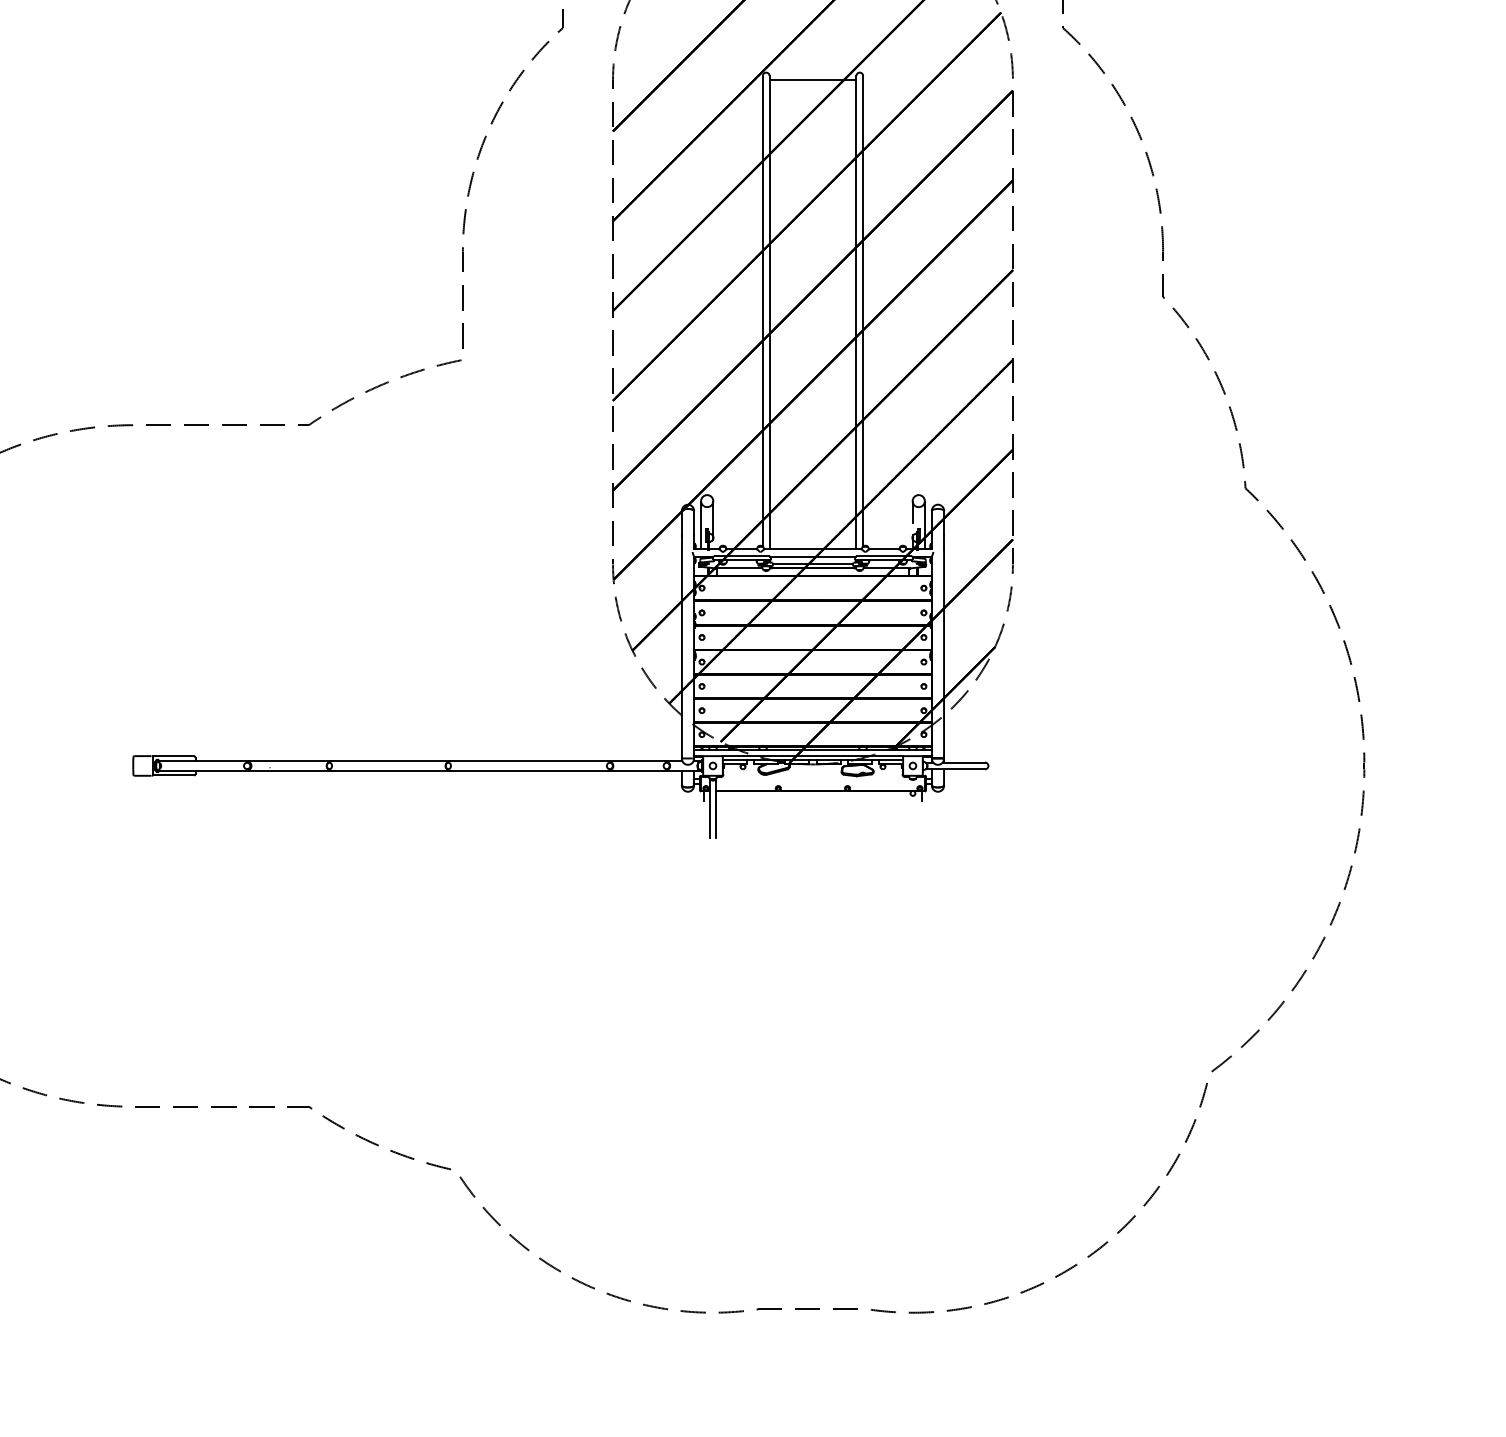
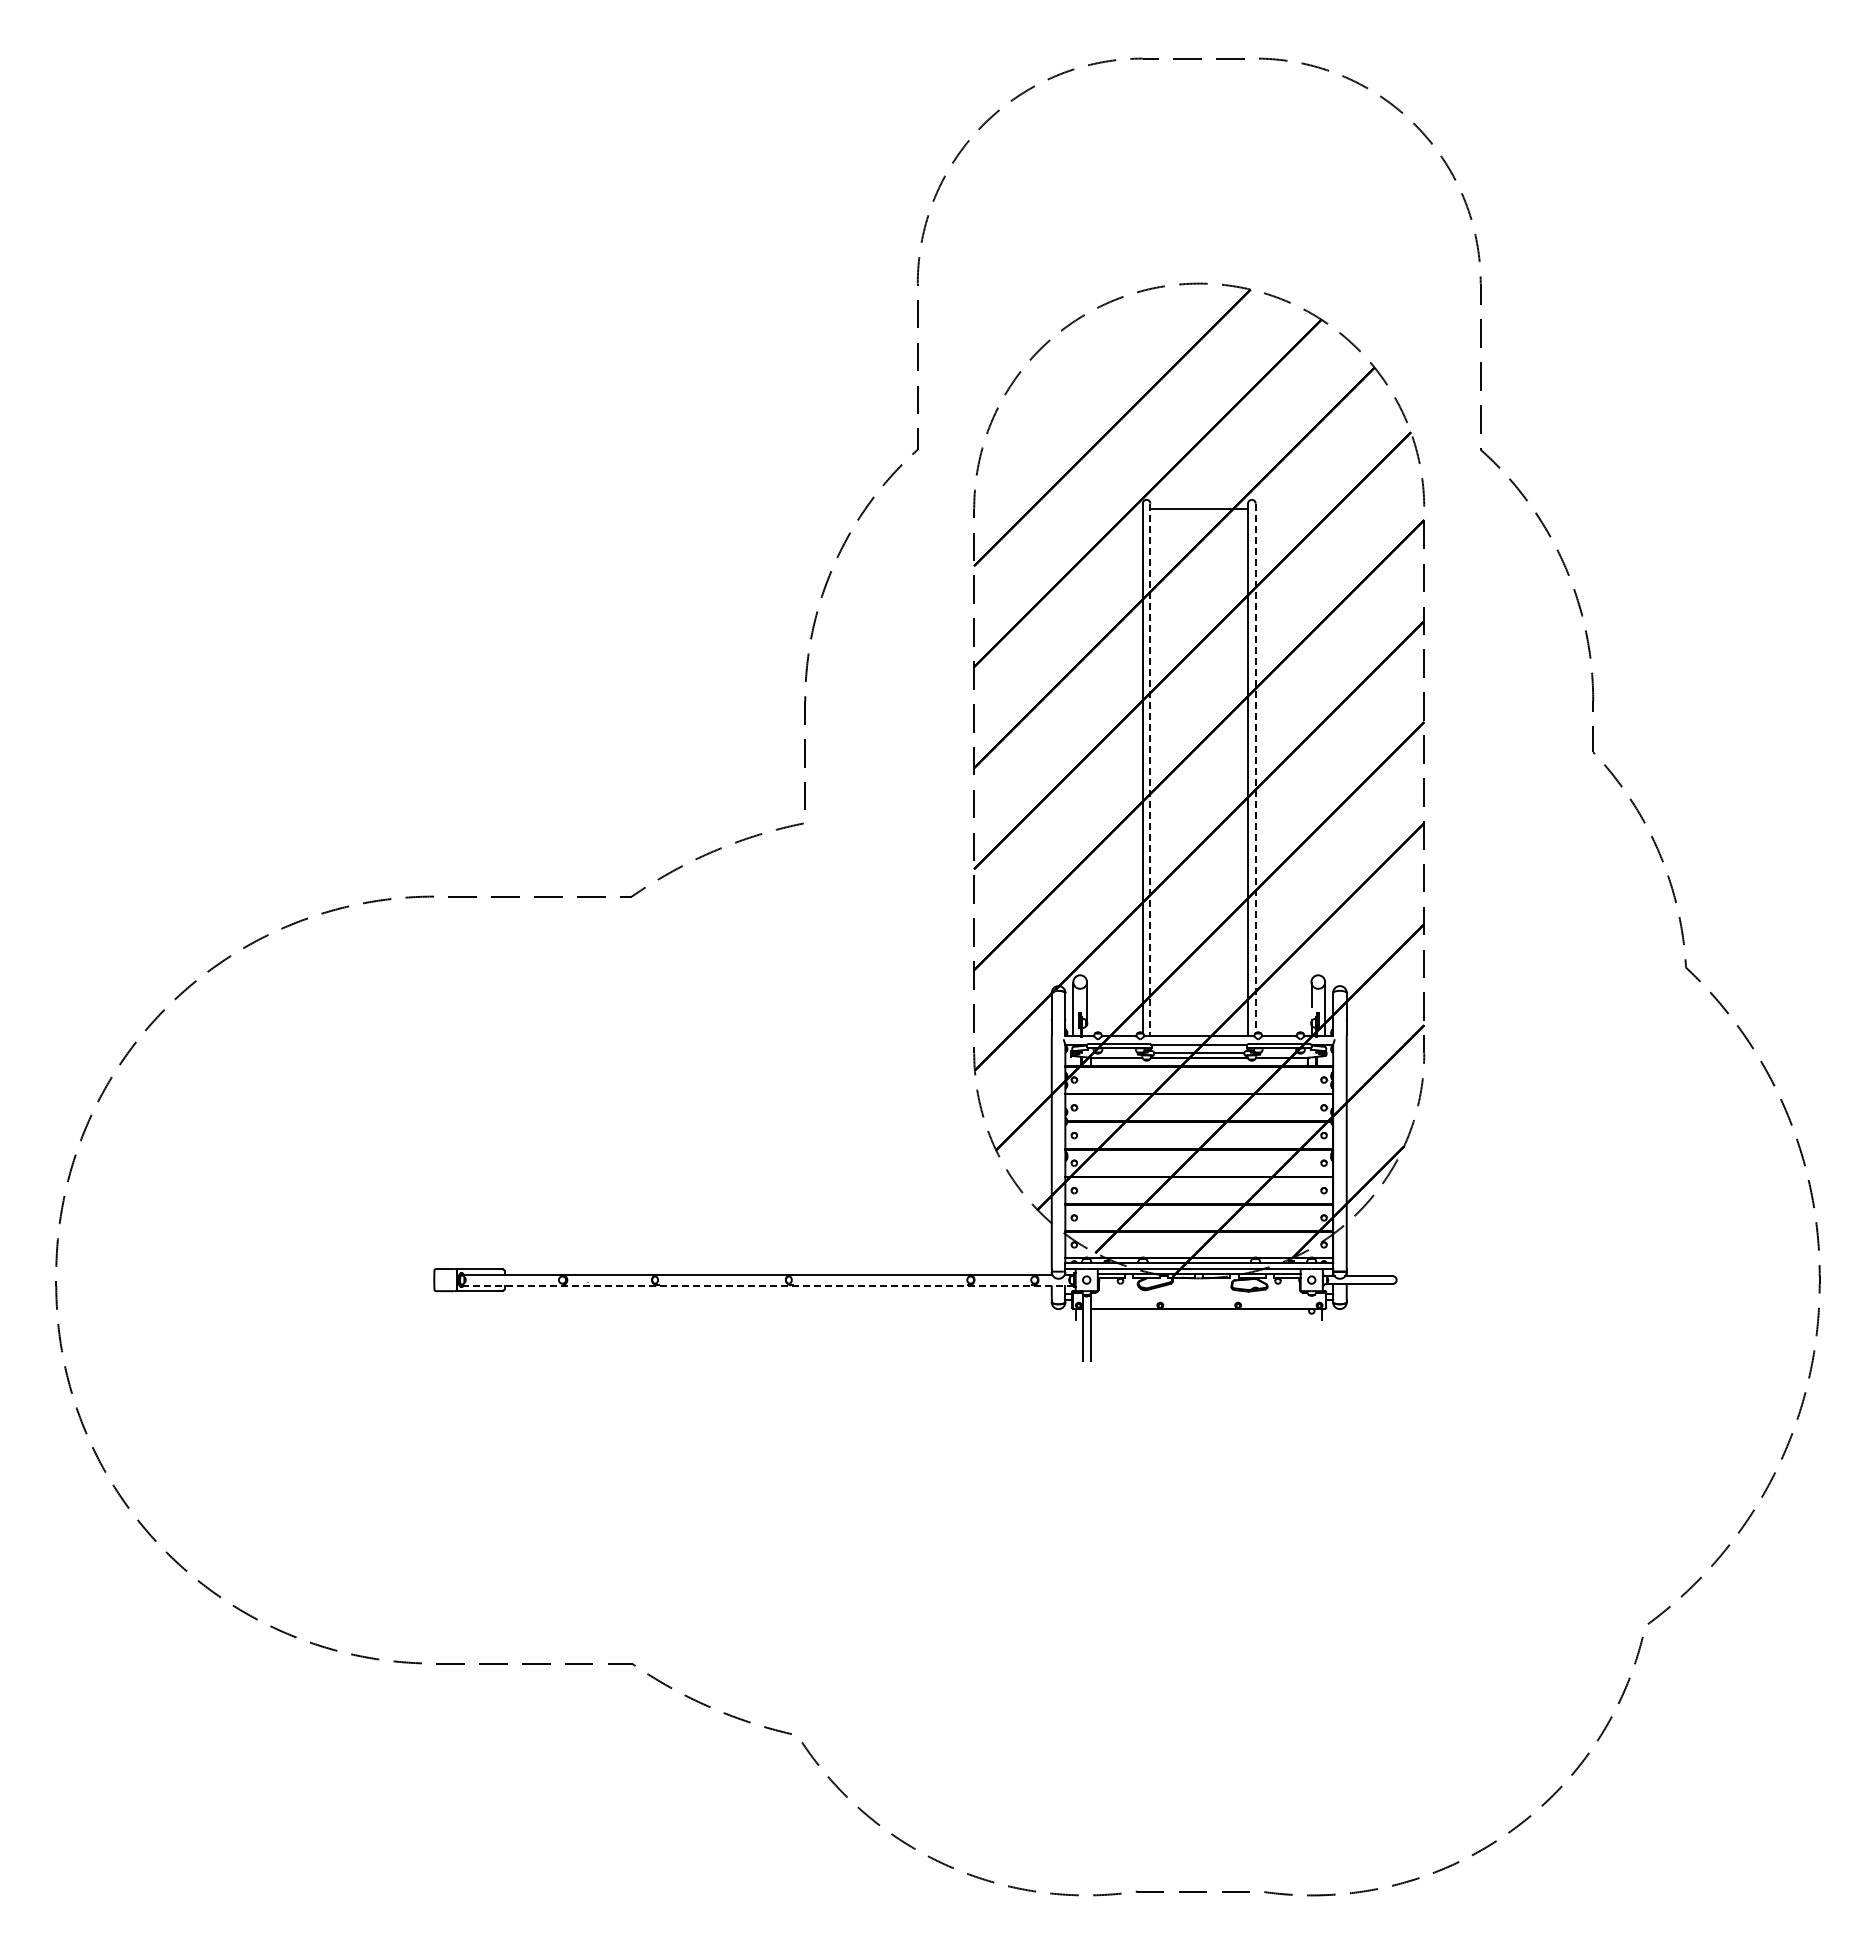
line: (862, 311) -> (1255, 768), solid -> dashed
line: (769, 313) -> (1150, 770), solid -> dashed
line: (430, 770) -> (768, 1285), solid -> dashed

